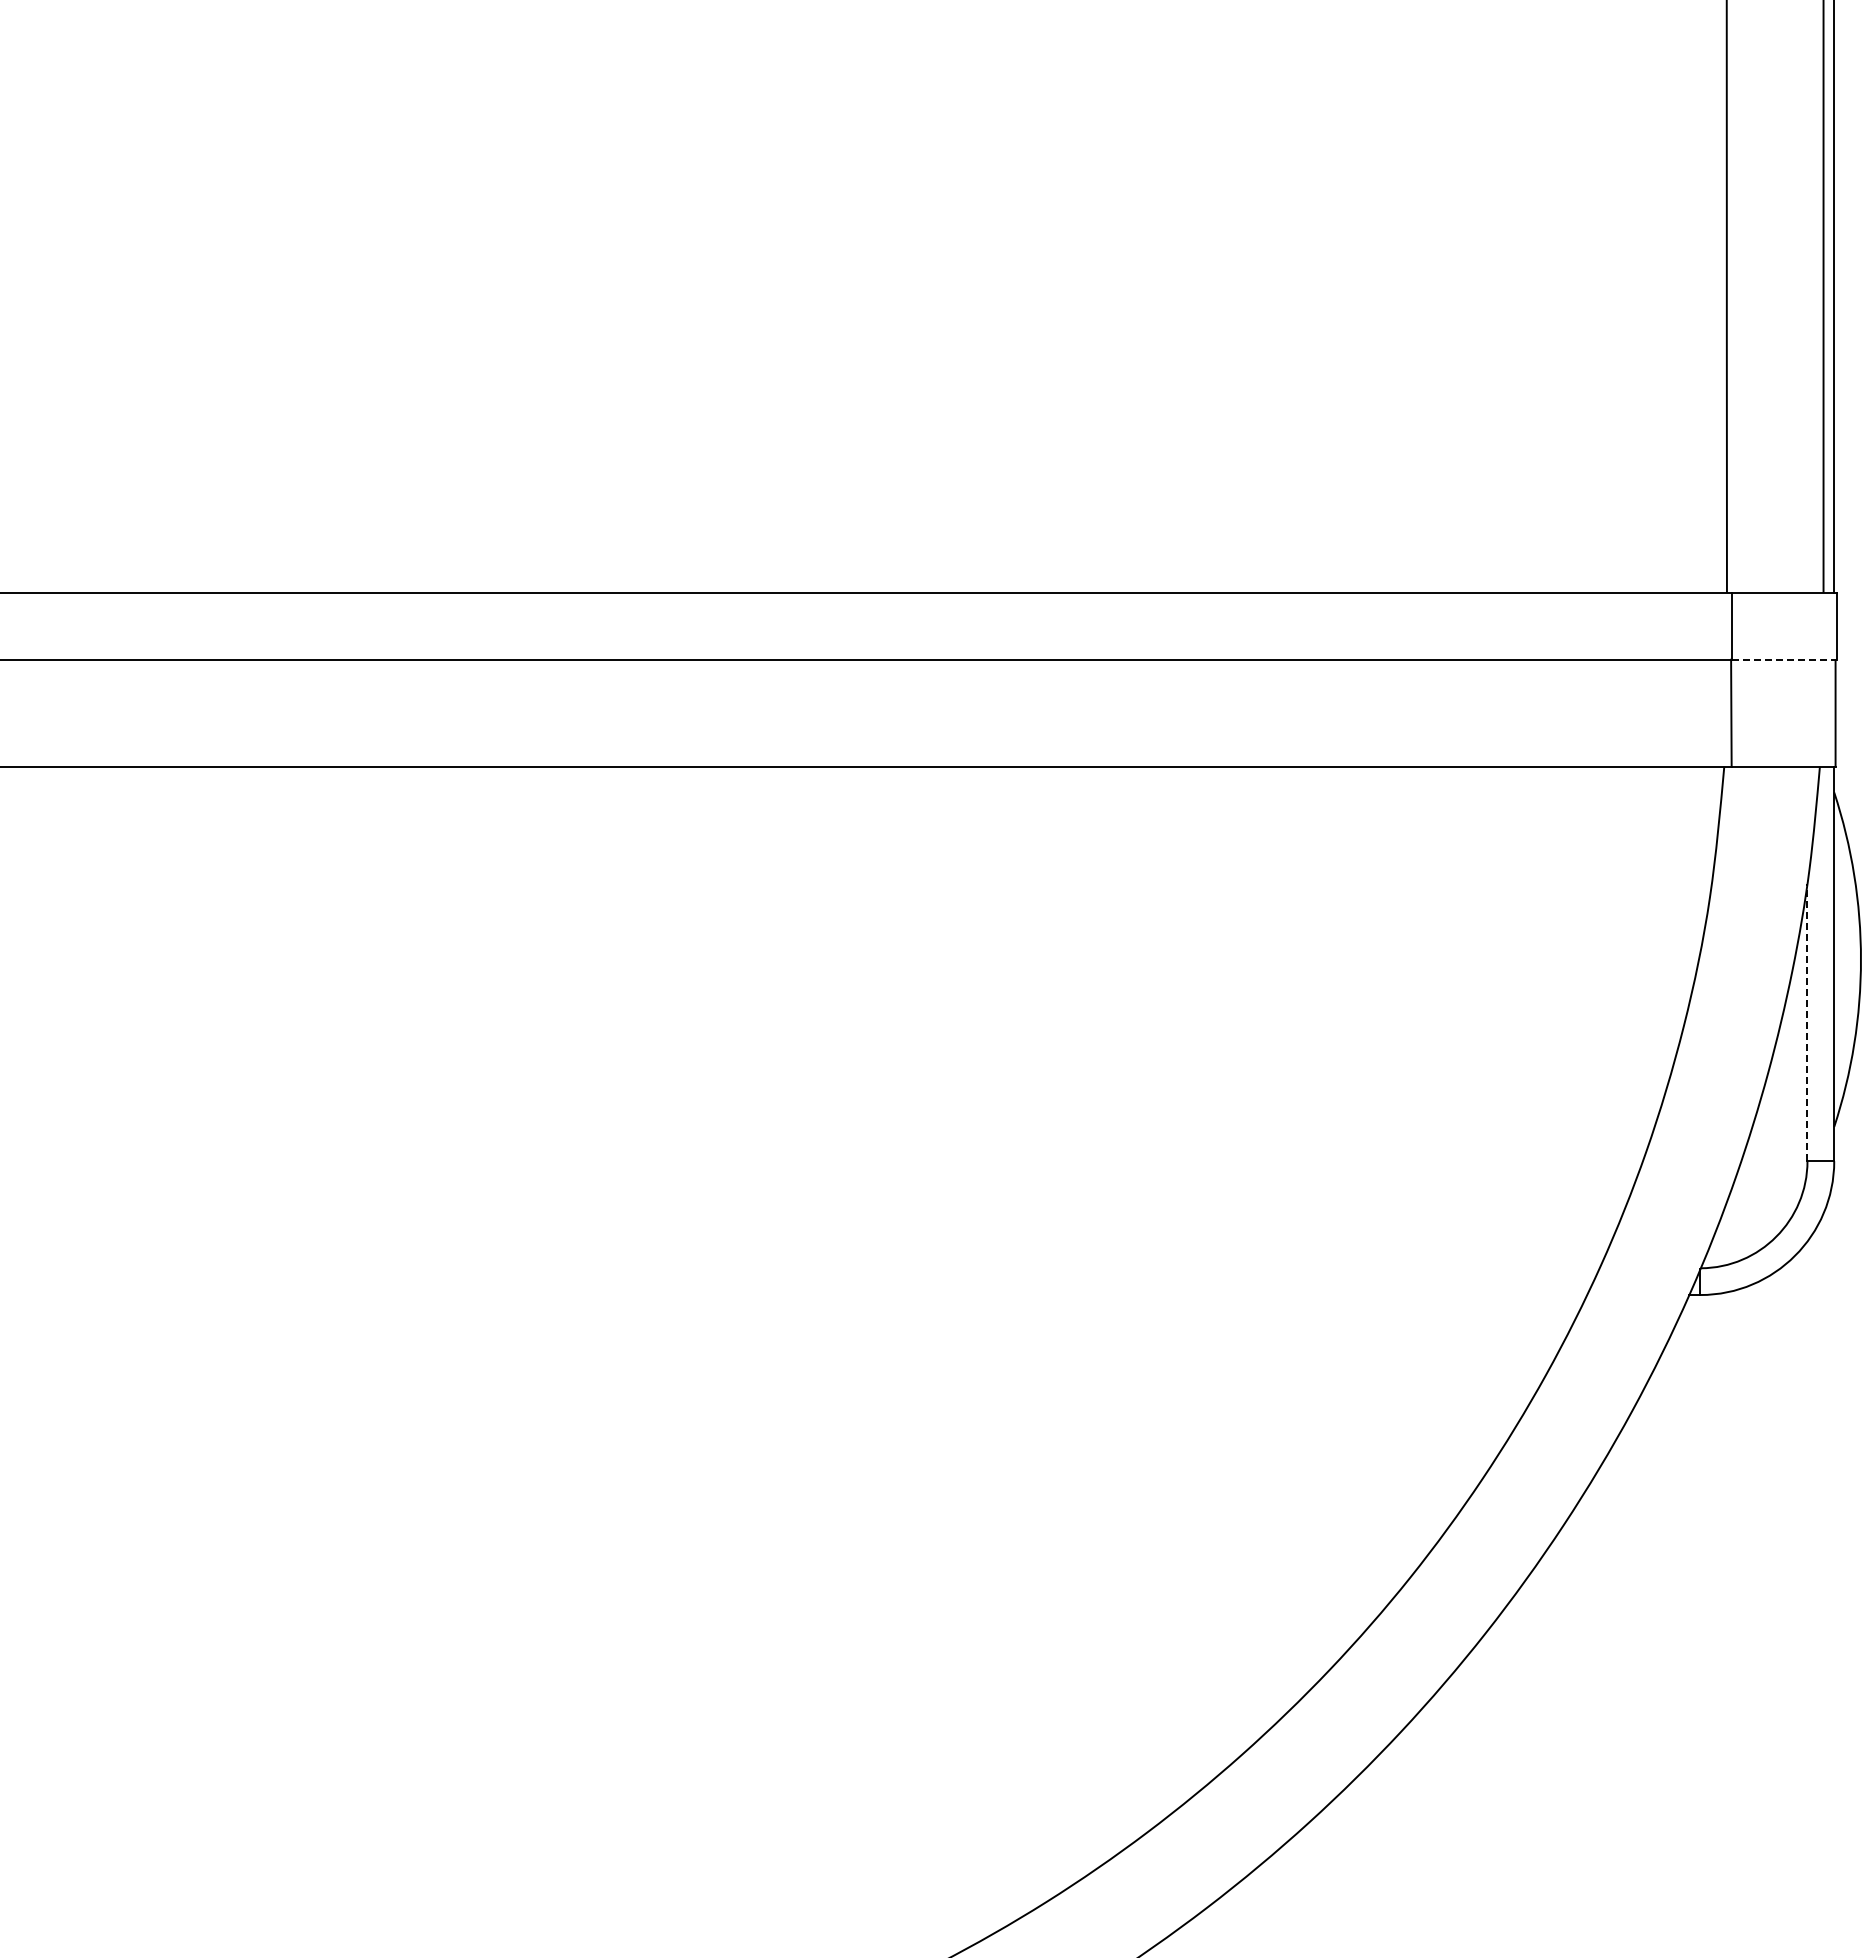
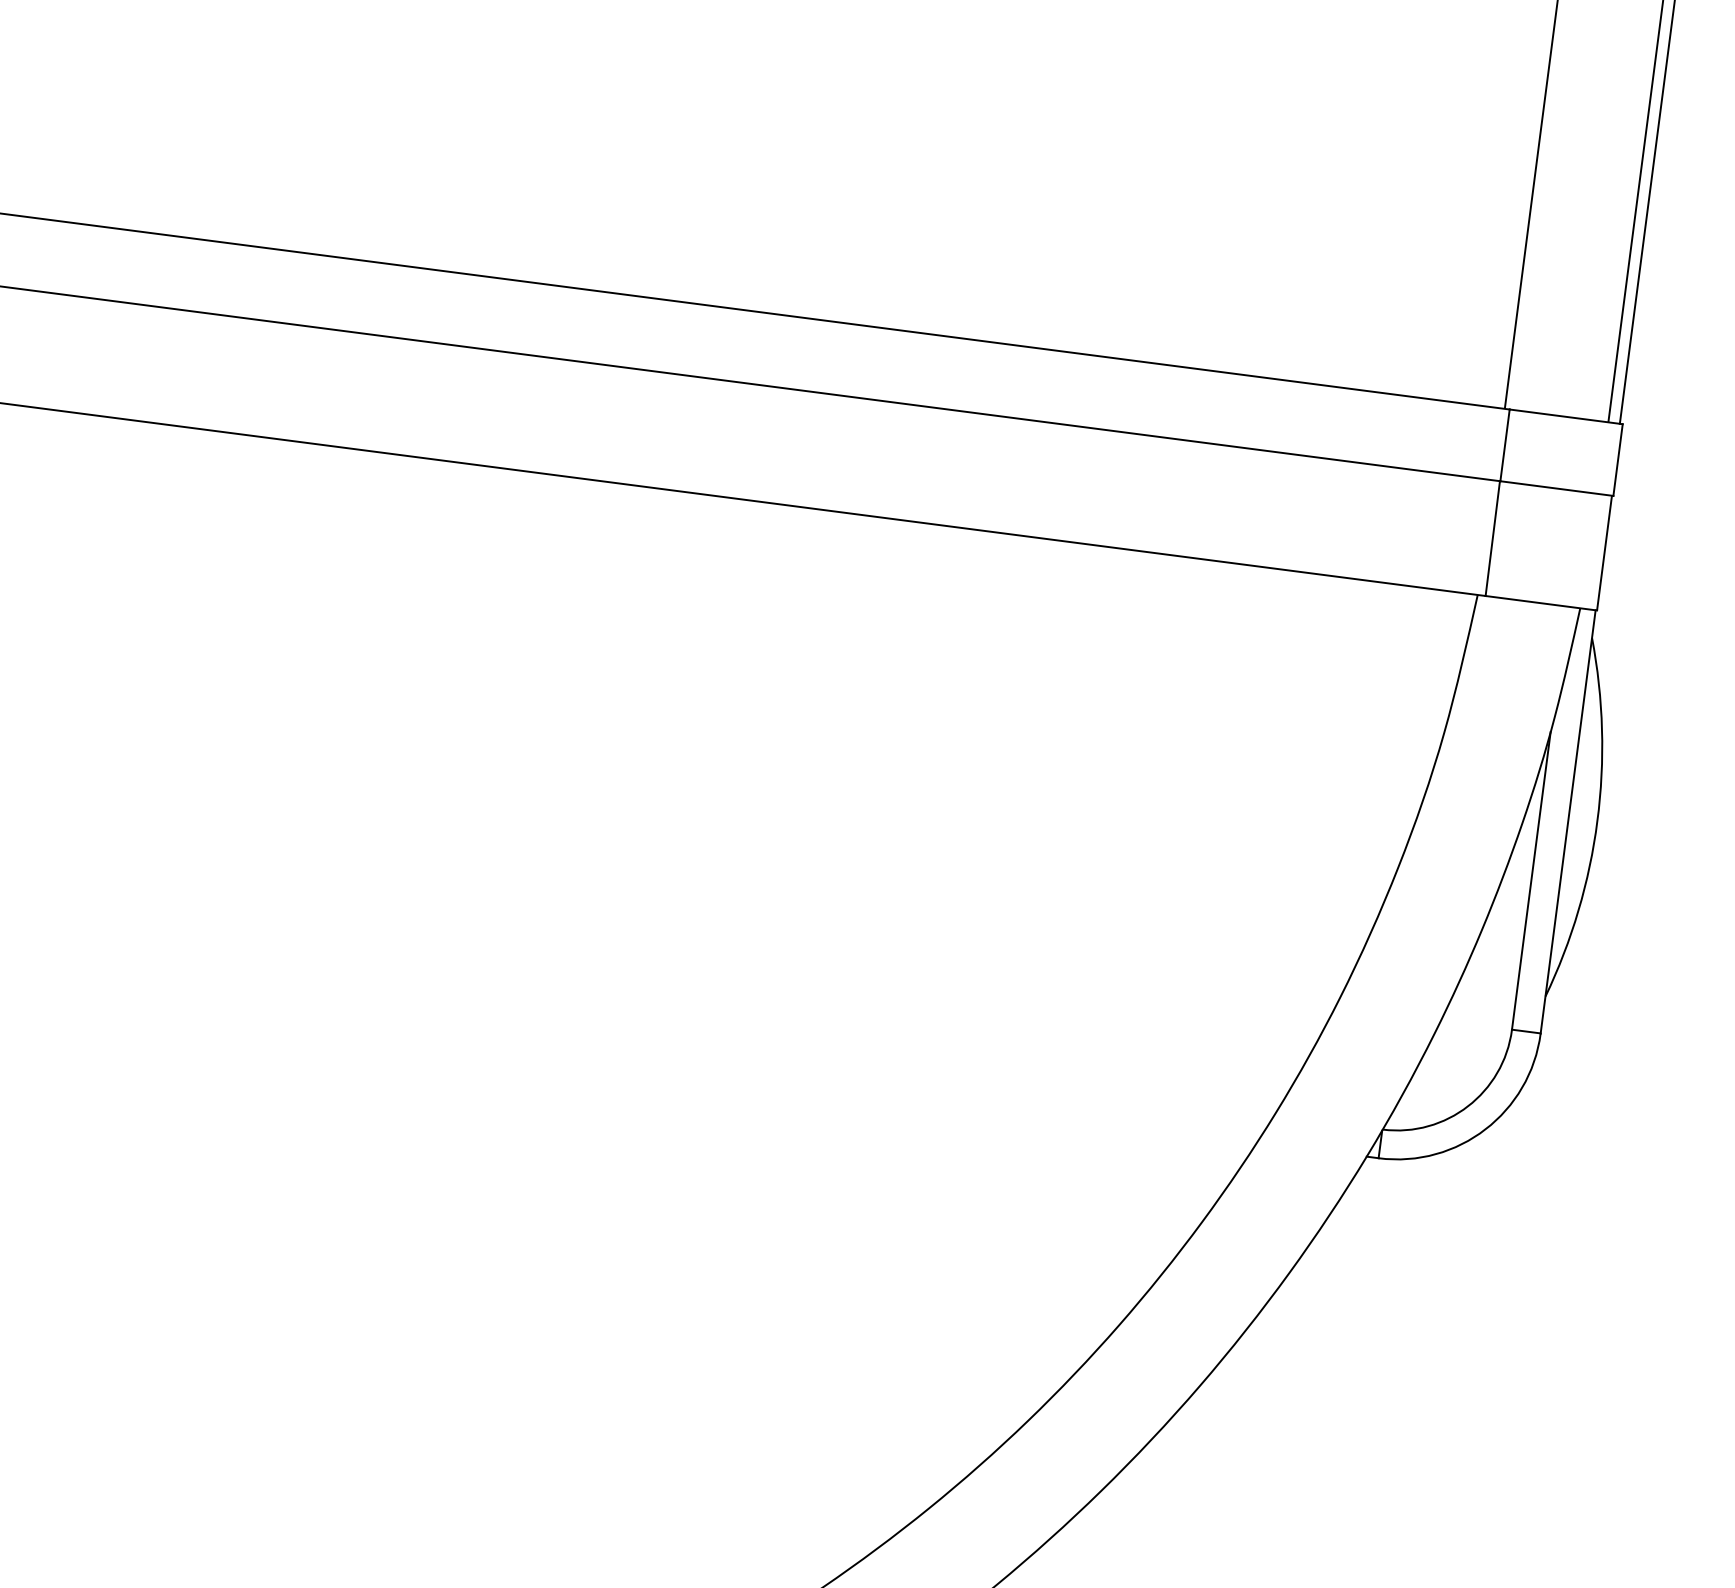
line: (1784, 659) -> (1557, 488), dashed -> solid
line: (1807, 1022) -> (1531, 880), dashed -> solid

